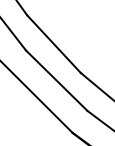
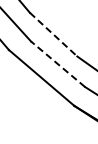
line: (53, 44) -> (53, 34), solid -> dashed
line: (56, 79) -> (57, 63), solid -> dashed

